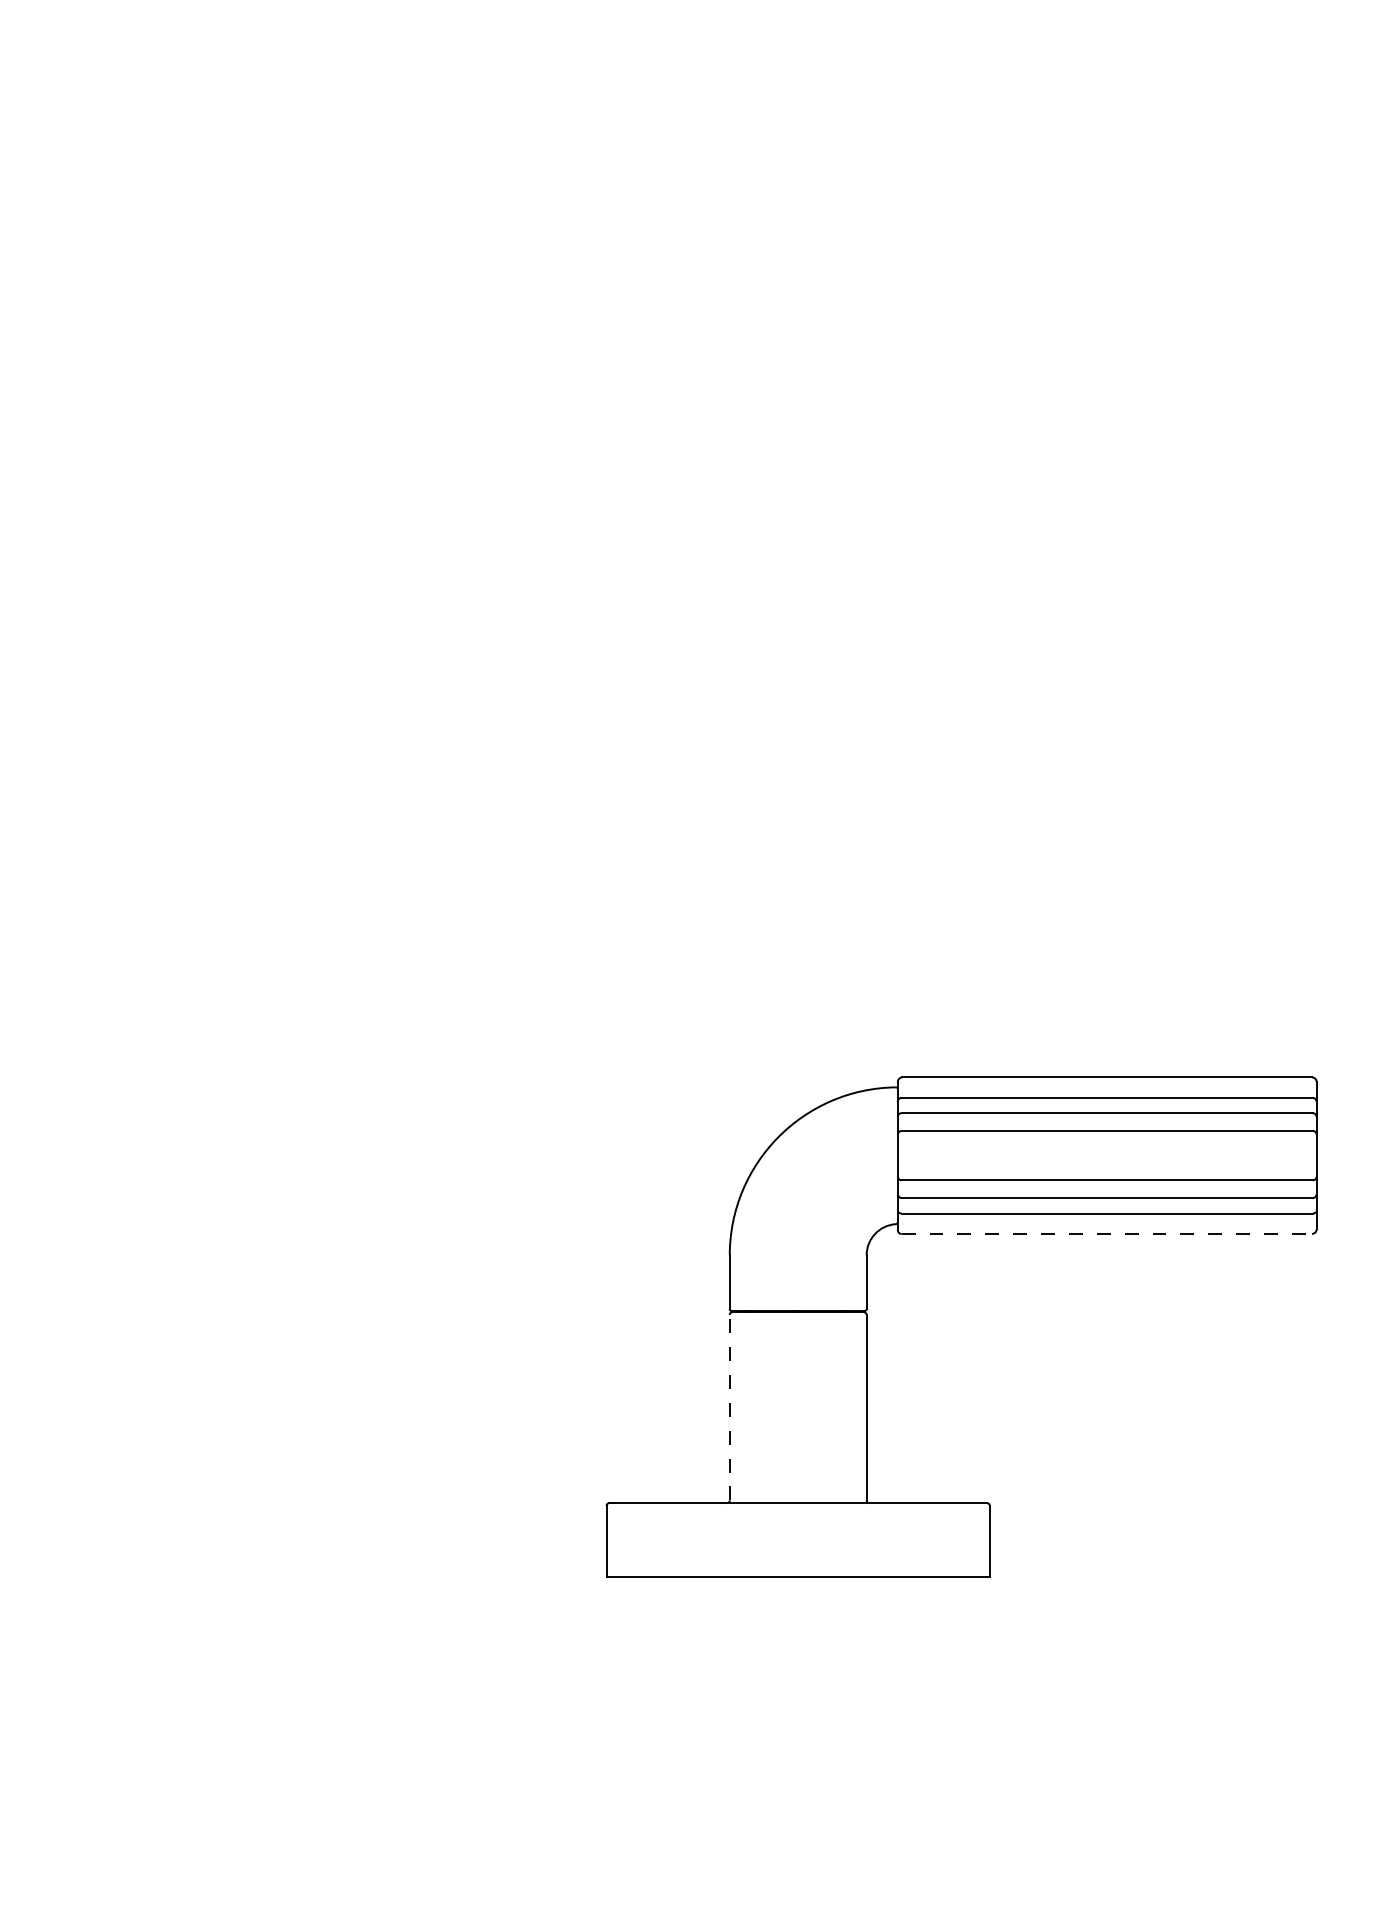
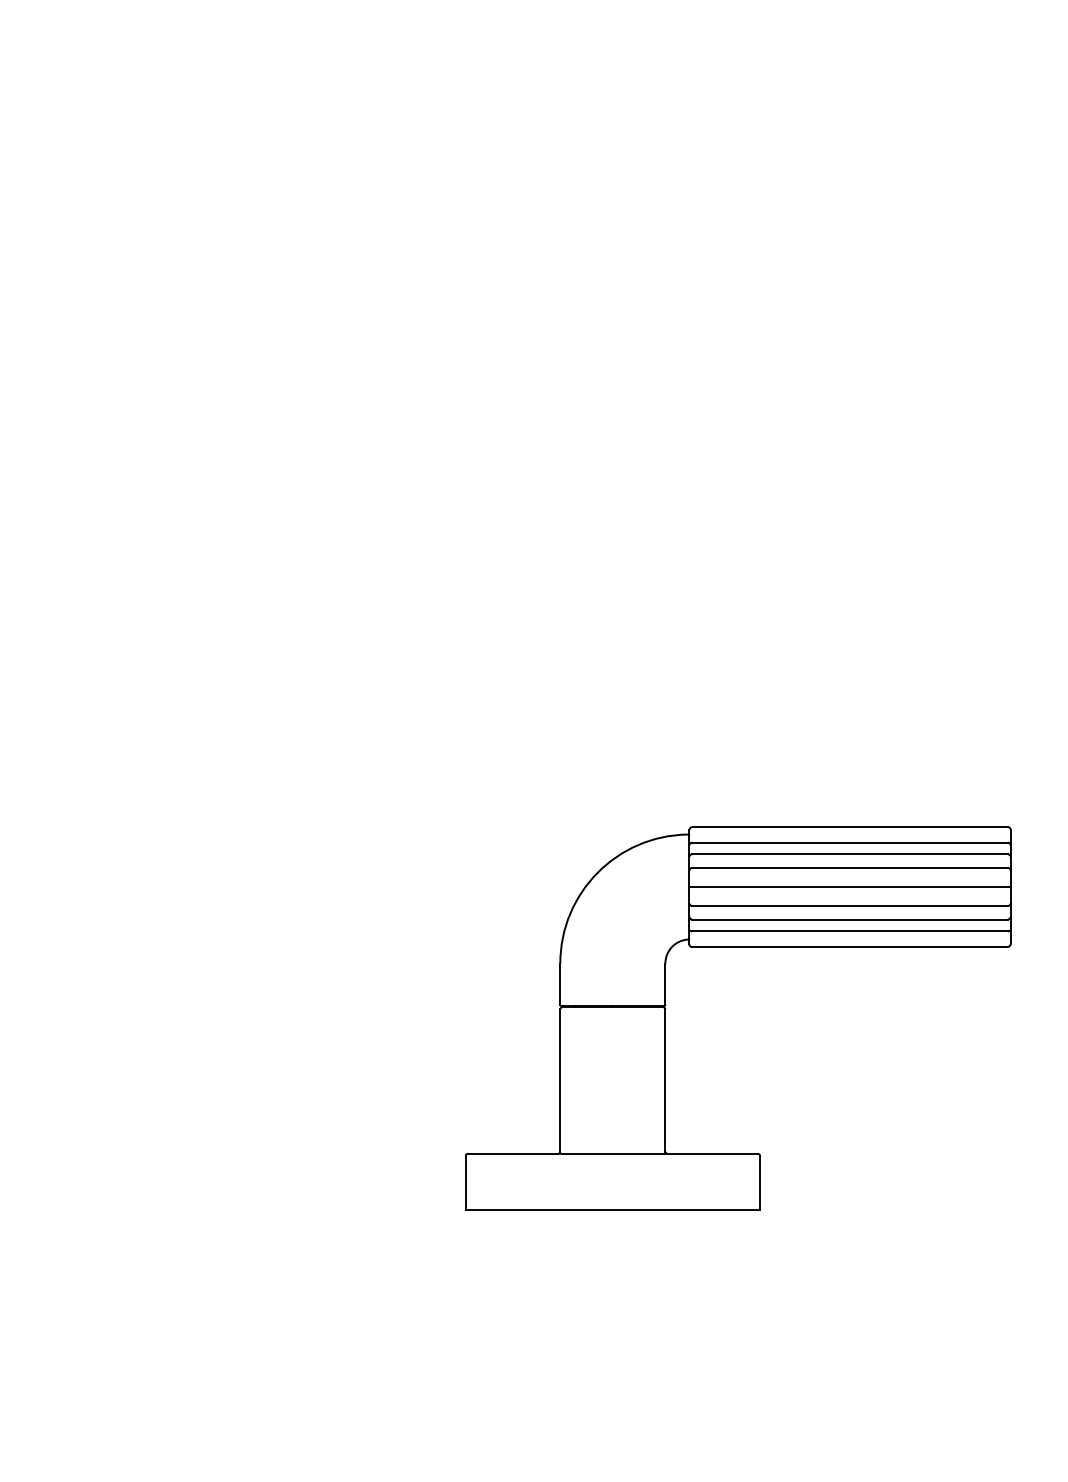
line: (1106, 1156) -> (849, 887), added
line: (1107, 1233) -> (850, 946), dashed -> solid
line: (729, 1407) -> (560, 1080), dashed -> solid

